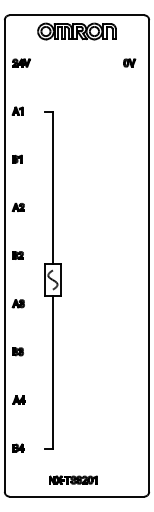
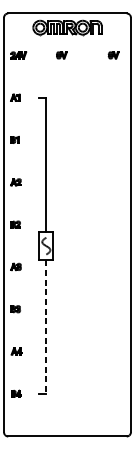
part: (70, 62) -> (61, 54), added
line: (52, 372) -> (45, 327), solid -> dashed
part: (73, 479) -> (64, 421), removed

